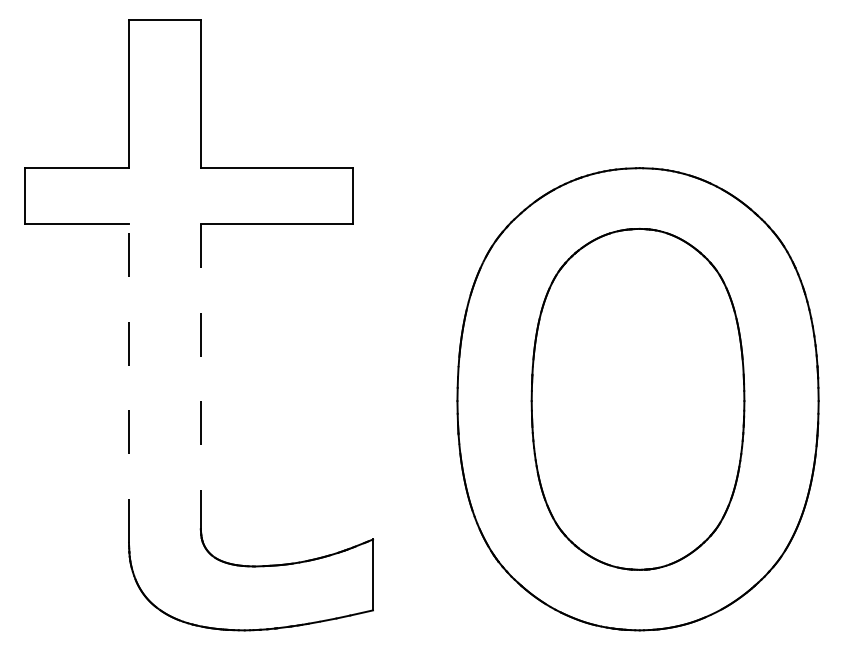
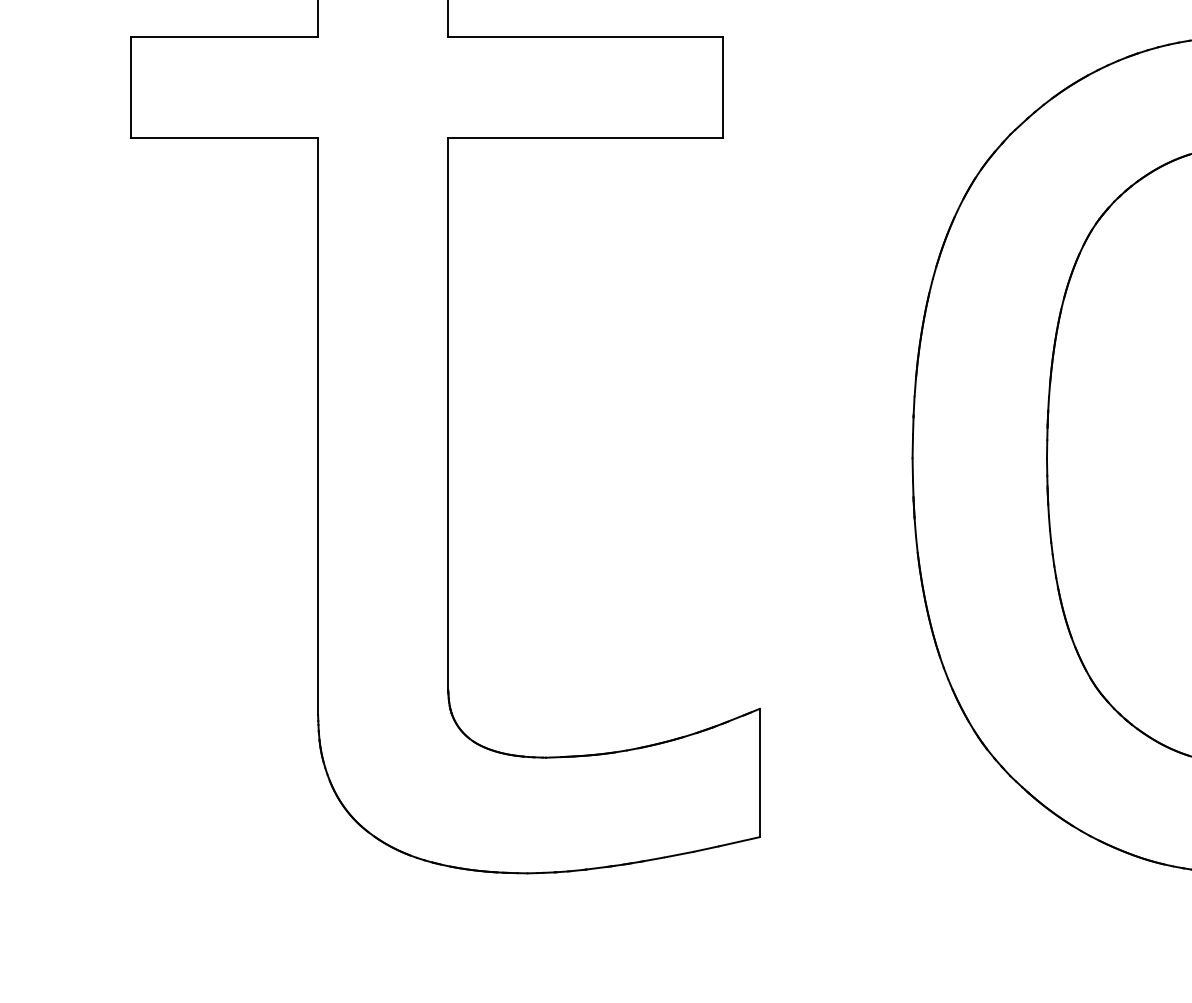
line: (200, 376) -> (447, 413), dashed -> solid
line: (128, 382) -> (317, 424), dashed -> solid

